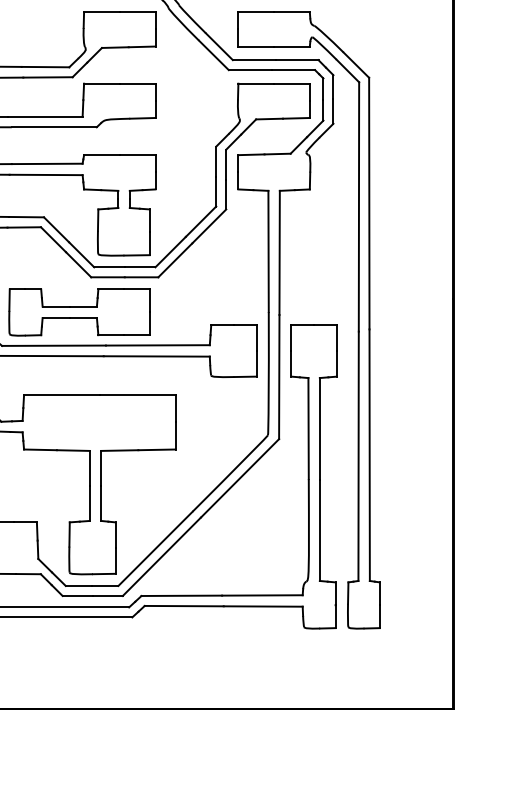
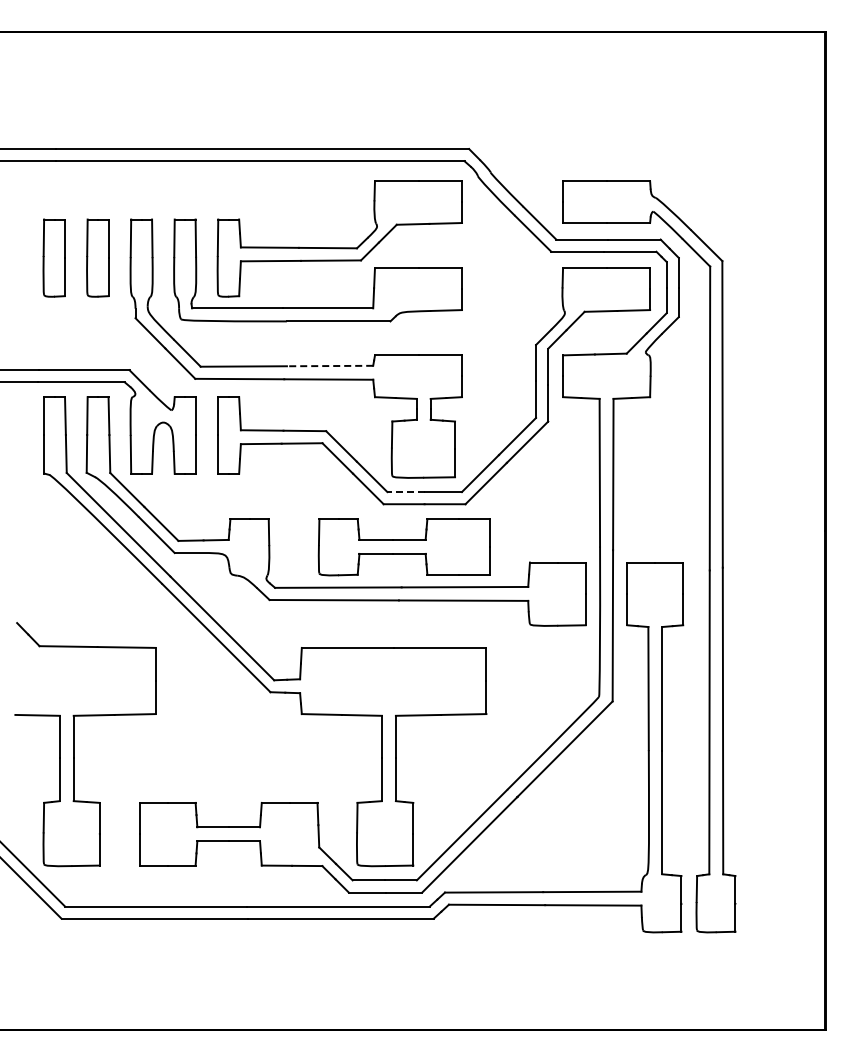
line: (46, 164) -> (329, 366), solid -> dashed
line: (109, 267) -> (406, 492), solid -> dashed
part: (78, 312) -> (403, 547), moved

